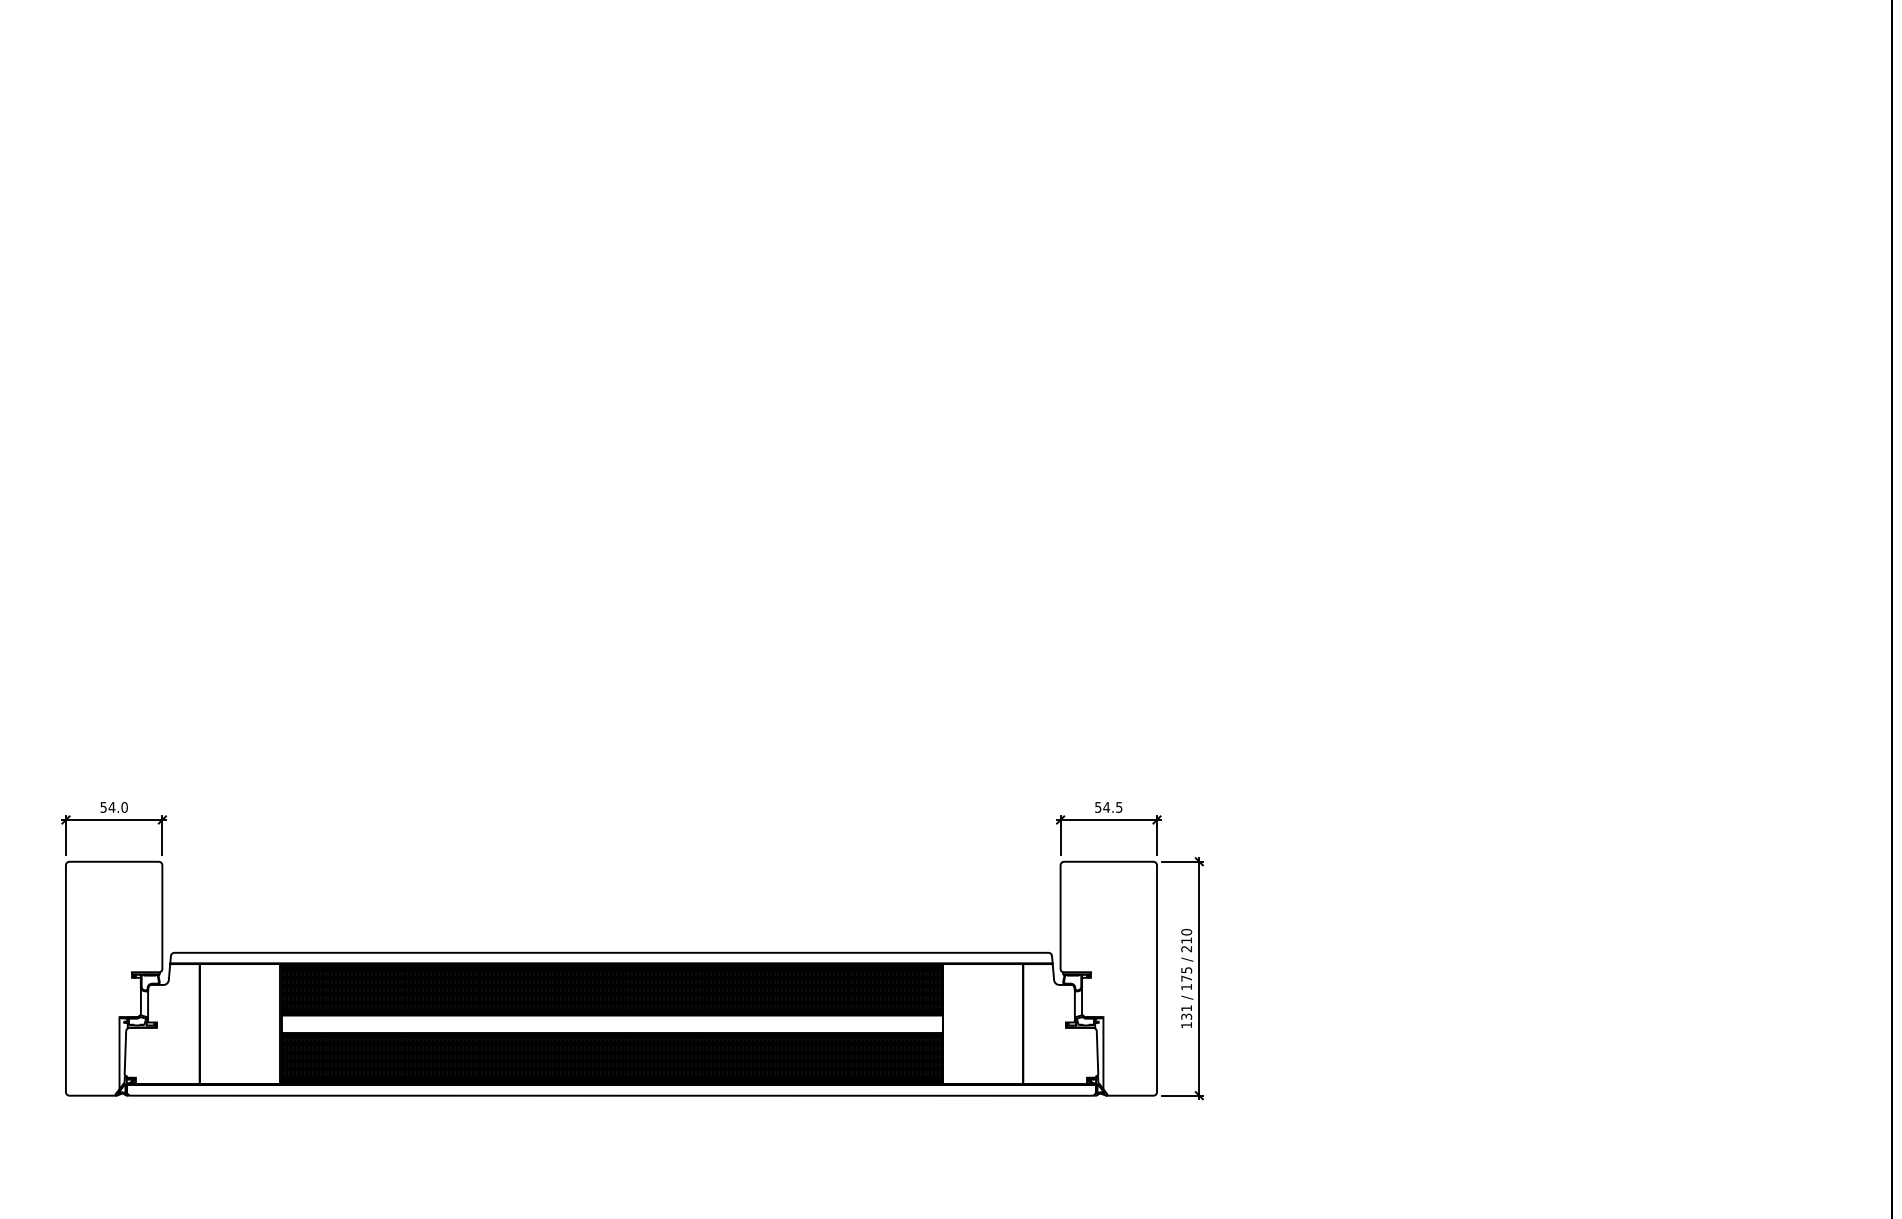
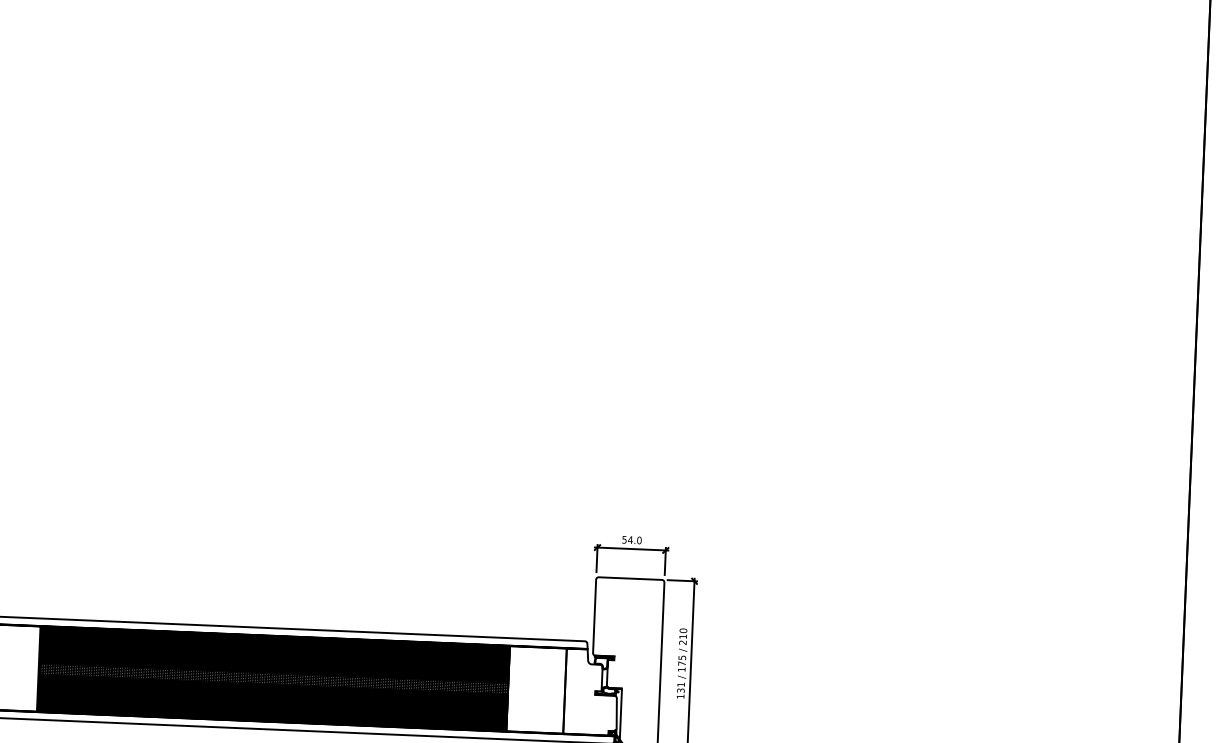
text: (1119, 807) -> (639, 540), 54.5 -> 54.0
hatch: (611, 1024) -> (273, 679), added

